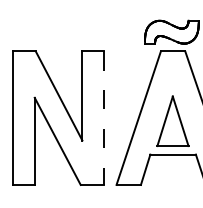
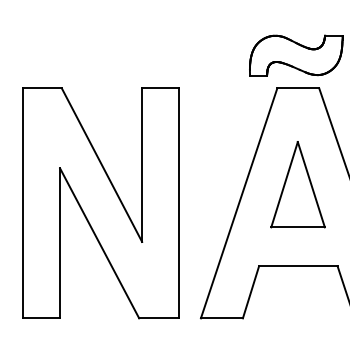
line: (103, 118) -> (178, 203), dashed -> solid
part: (172, 120) -> (297, 183), moved

